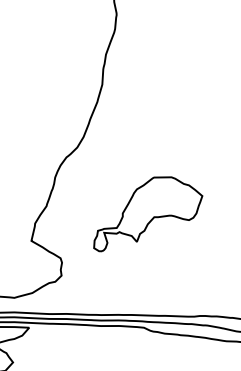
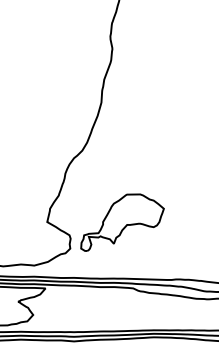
part: (148, 214) -> (122, 222), moved

